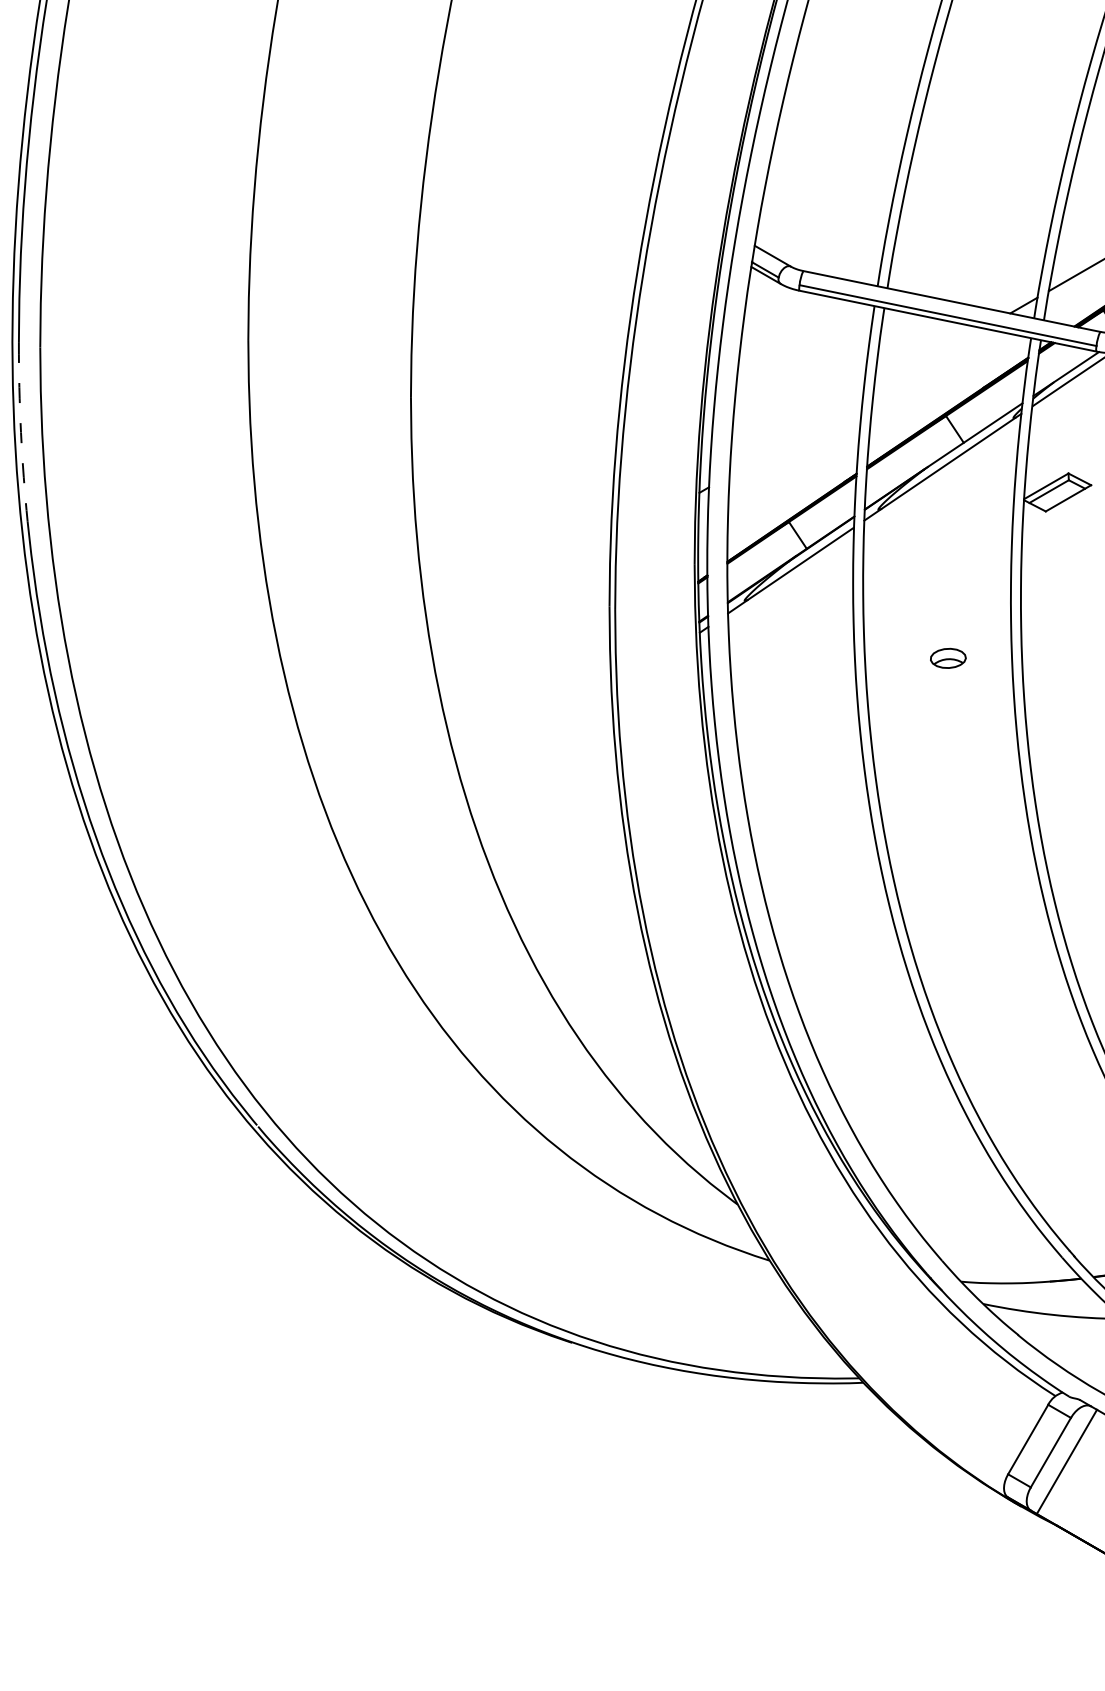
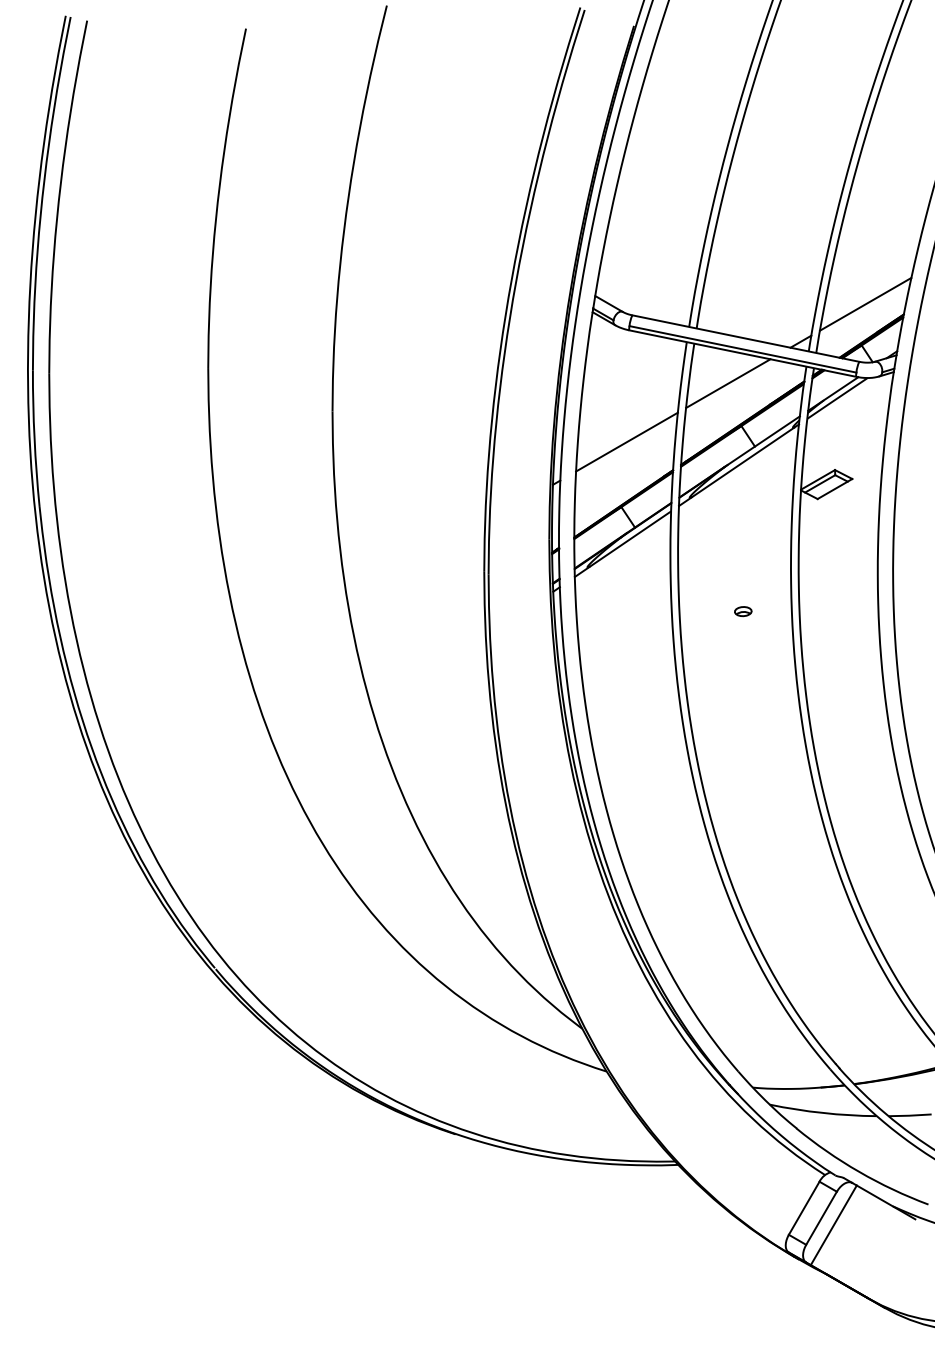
line: (929, 360) -> (728, 383), added
arc: (20, 432) -> (34, 438), dashed -> solid
line: (795, 436) -> (626, 441), added
part: (948, 658) -> (743, 611), size x0.62

